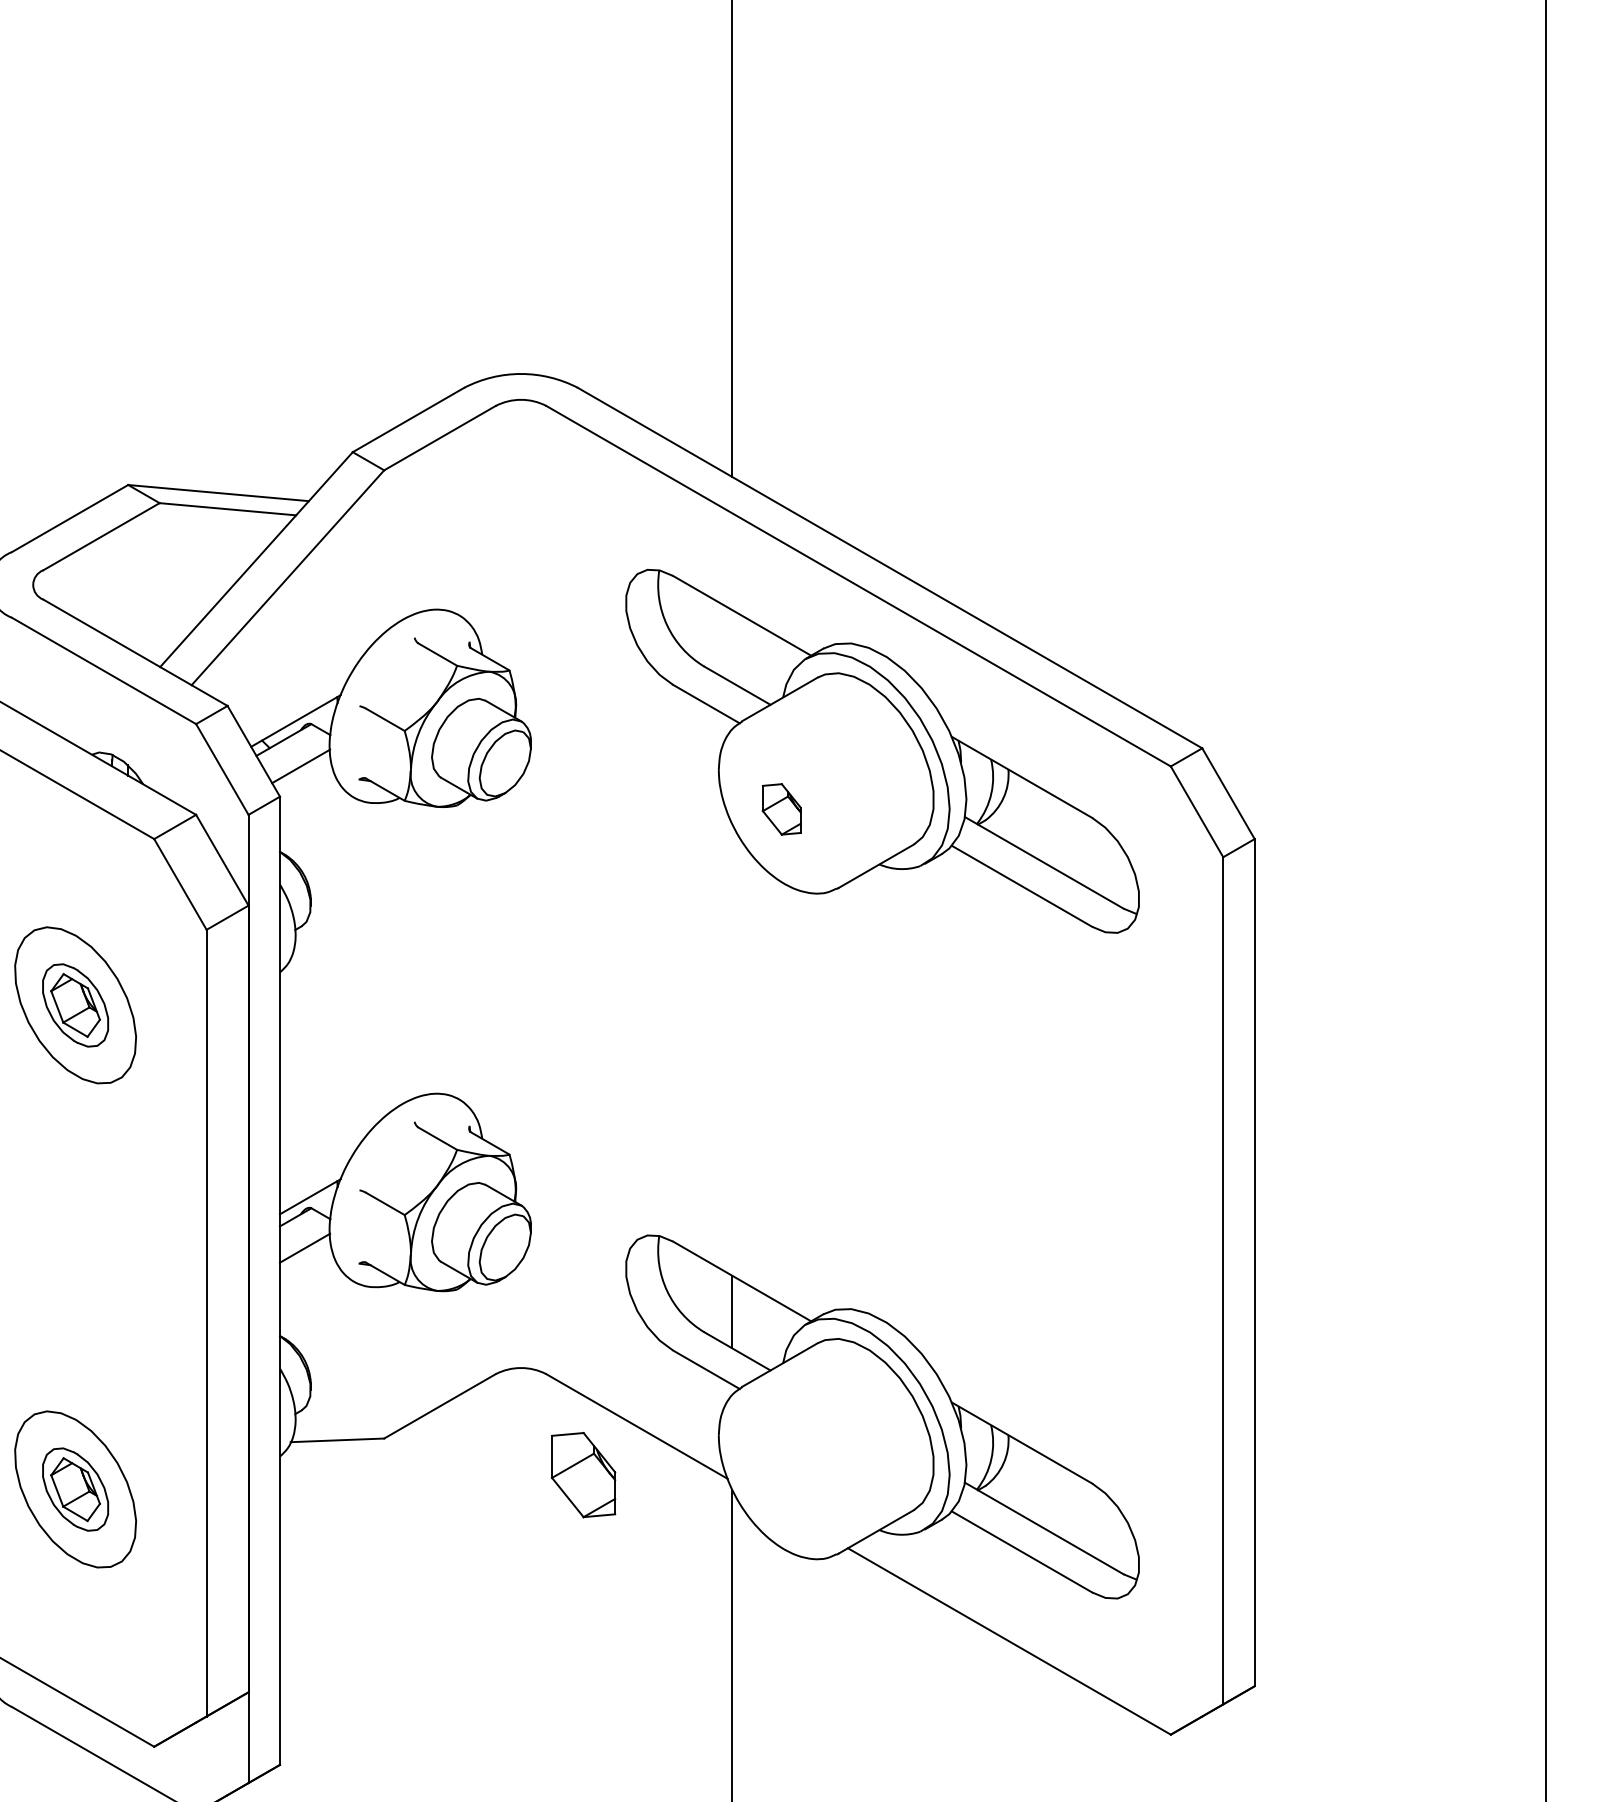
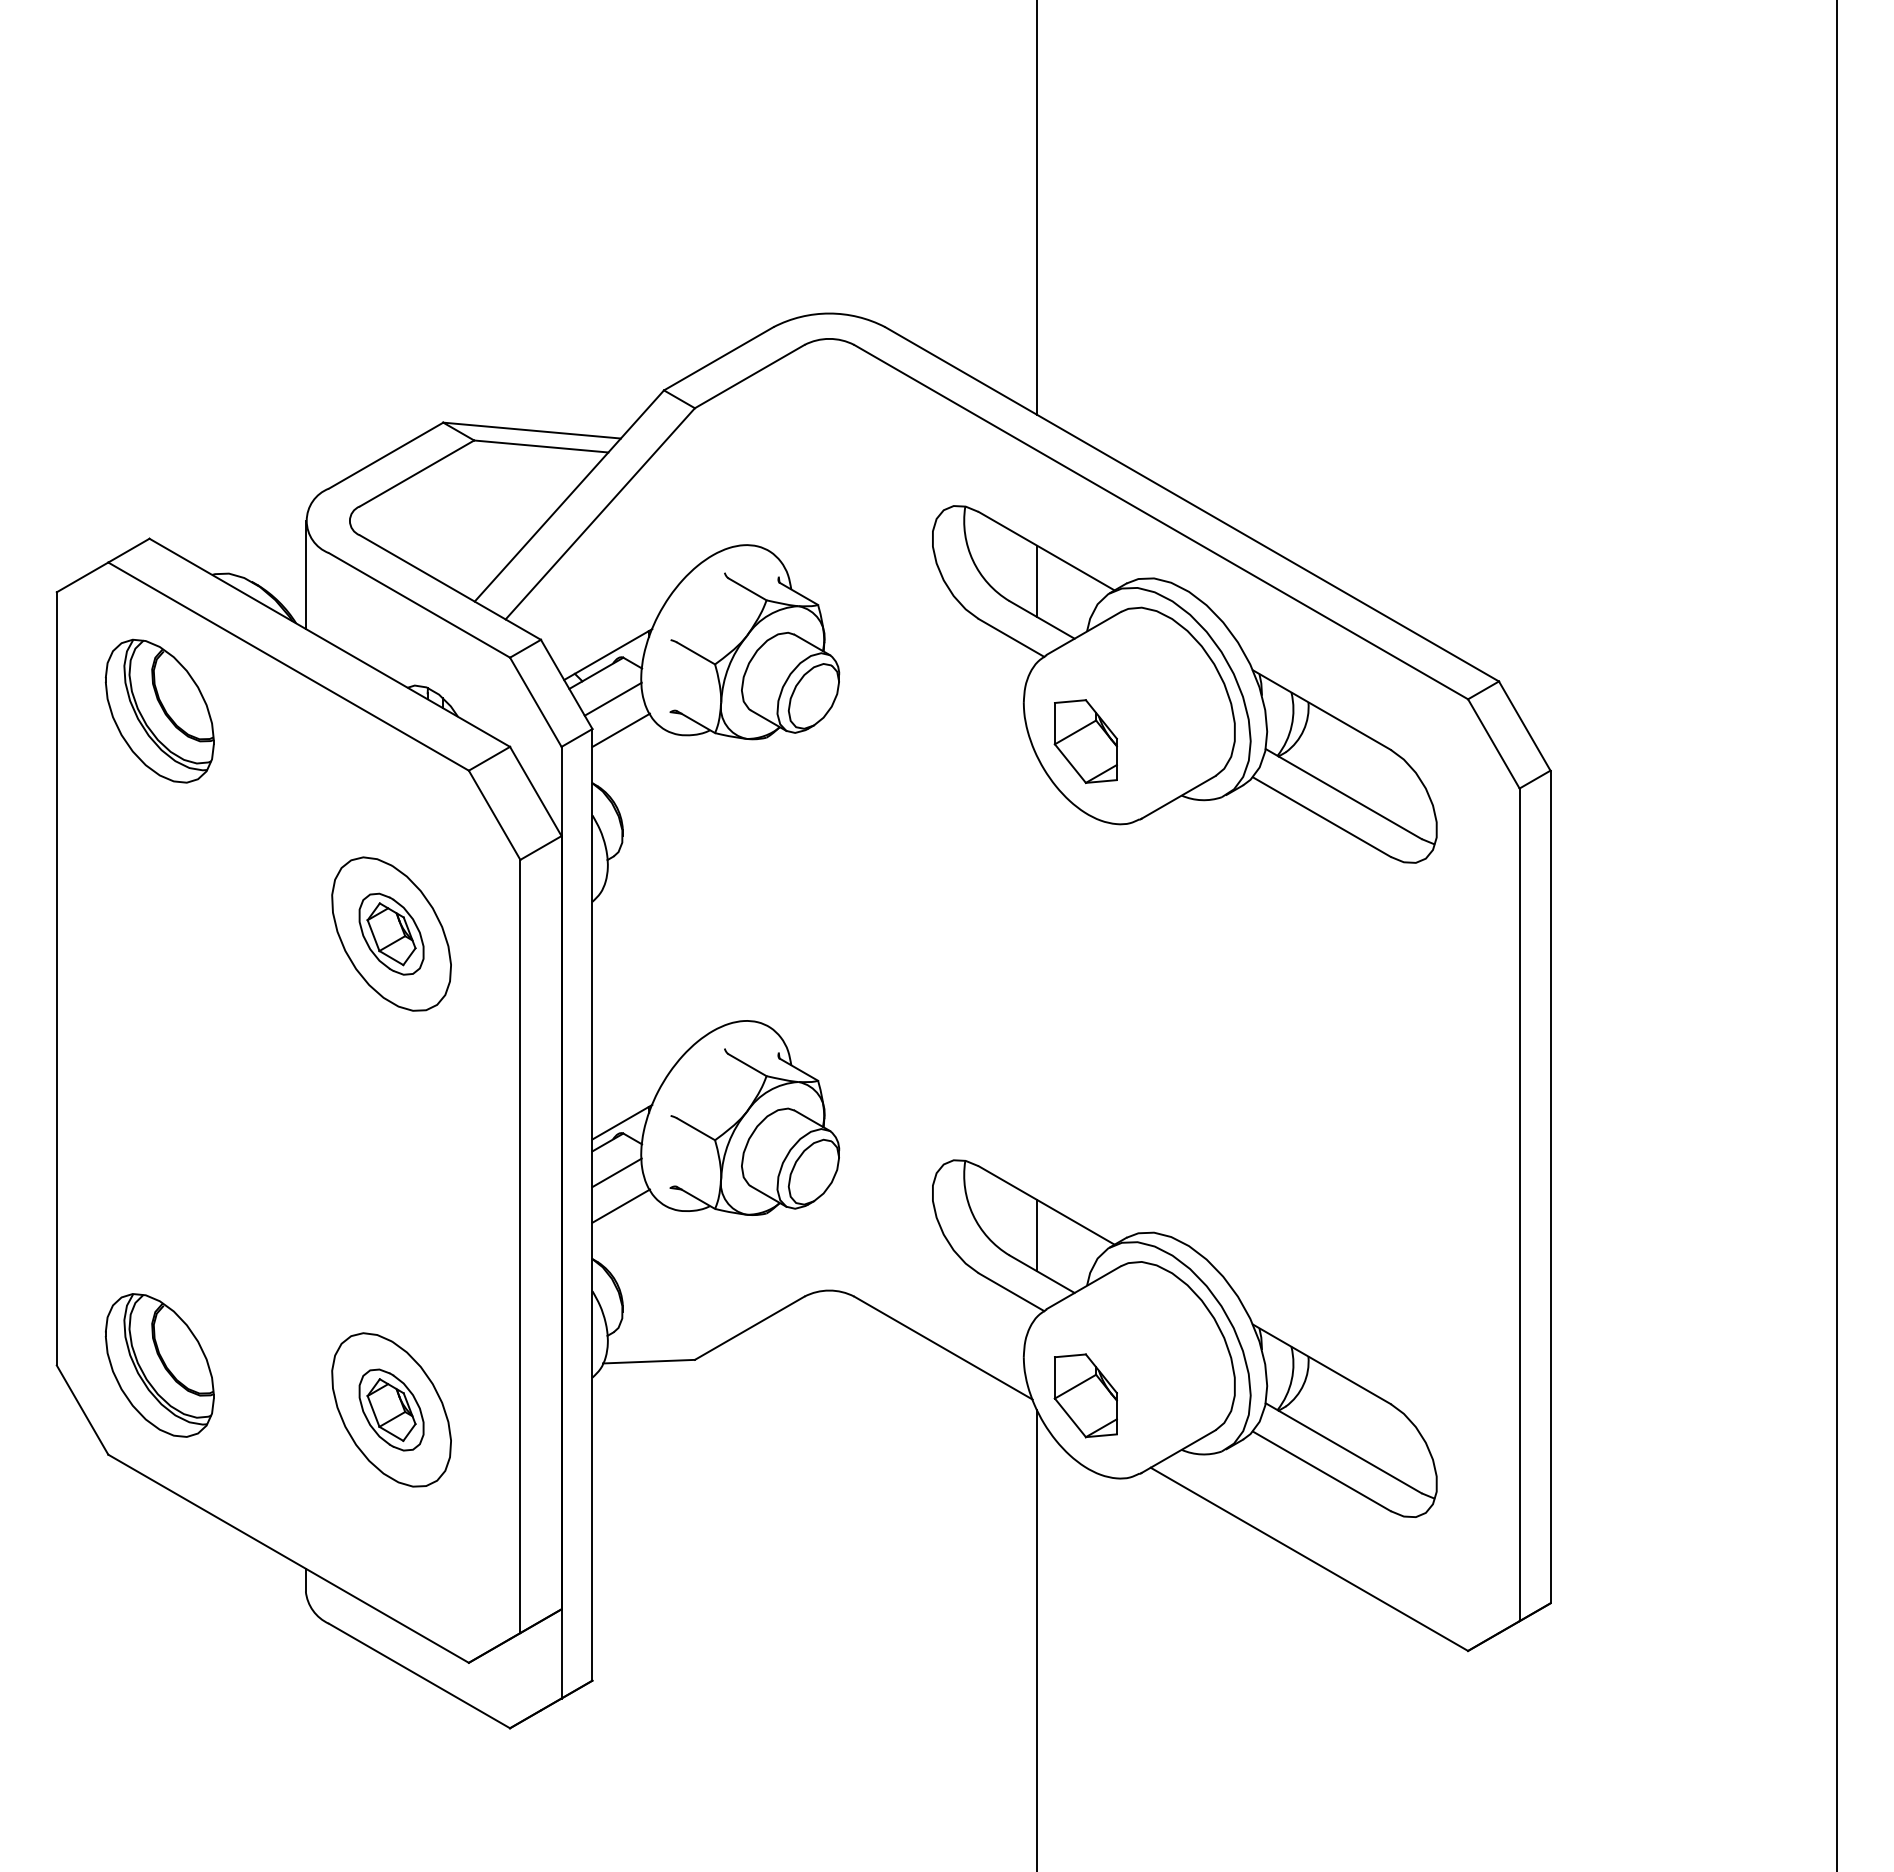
line: (732, 646) -> (1037, 581), added
line: (308, 797) -> (620, 729), added
part: (781, 809) -> (1085, 741), size x1.67
line: (308, 1281) -> (620, 1205), added
part: (583, 1474) -> (1085, 1395), moved

